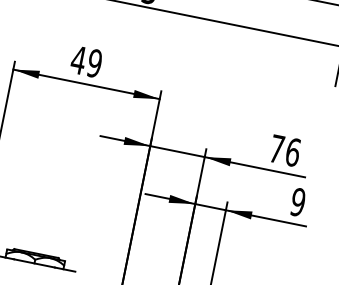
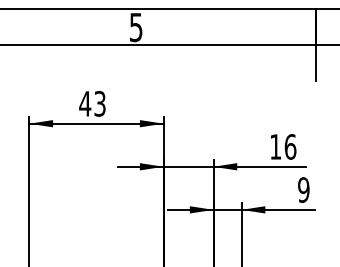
text: (94, 62) -> (99, 103), 49 -> 43
text: (276, 148) -> (275, 146), 76 -> 16

